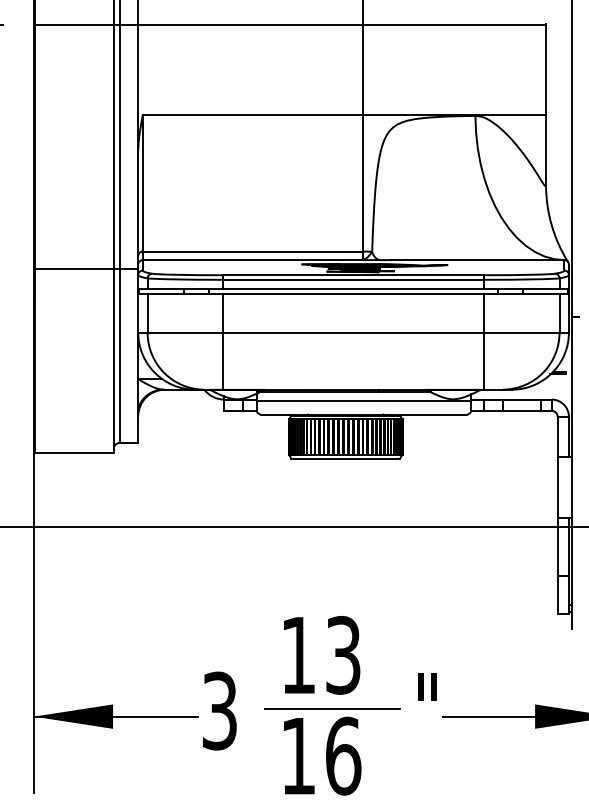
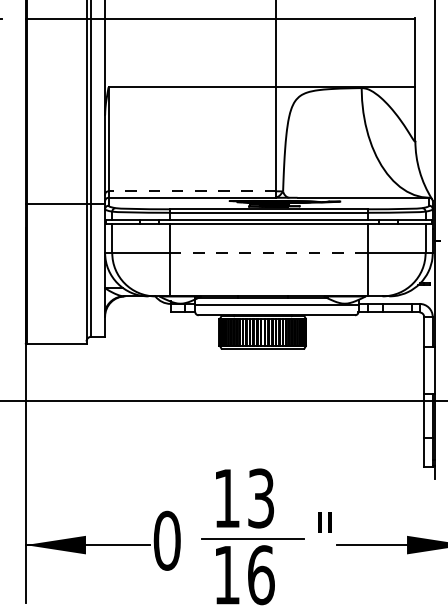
line: (253, 251) -> (192, 191), solid -> dashed
line: (354, 332) -> (269, 252), solid -> dashed
text: (218, 710) -> (166, 540), 3 -> 0

